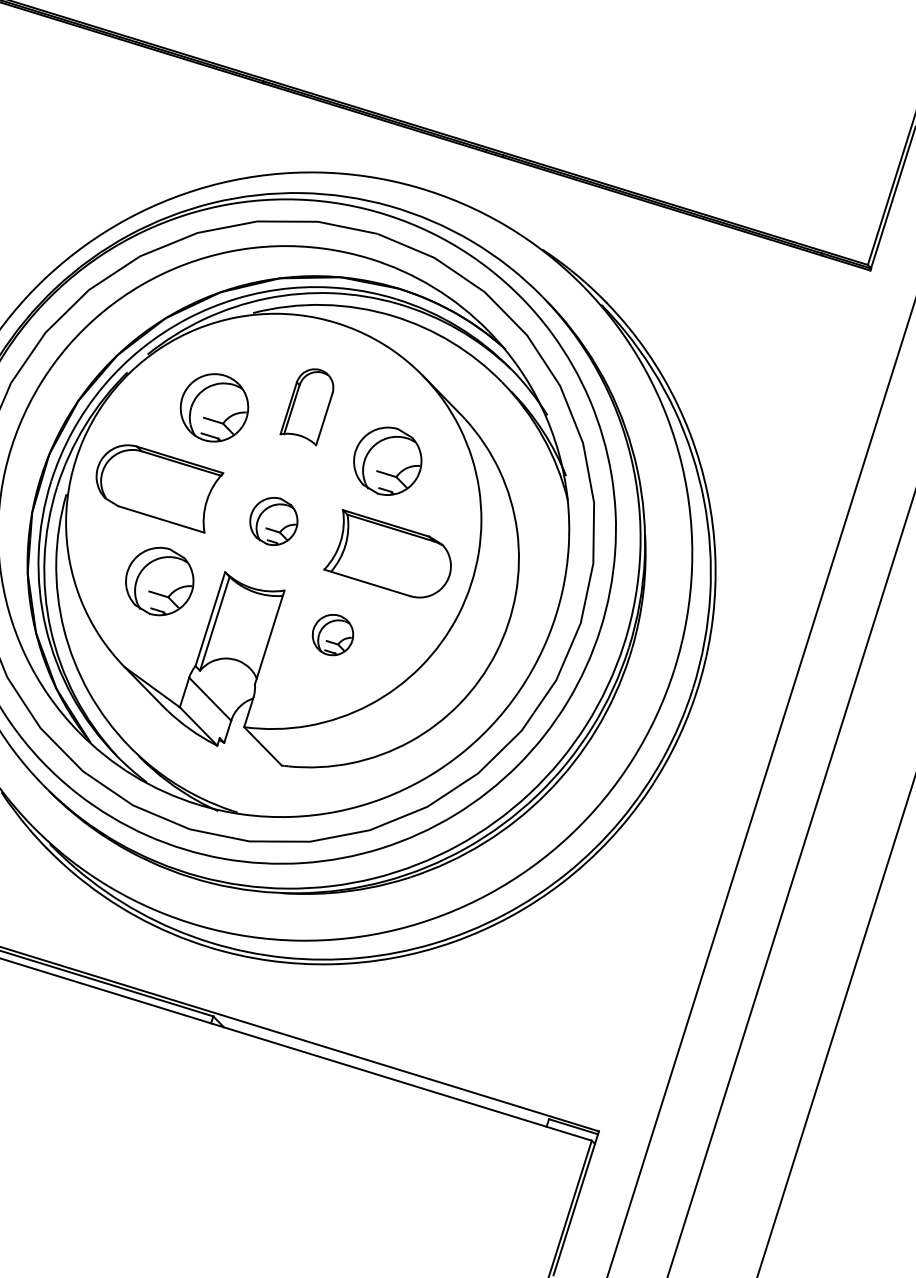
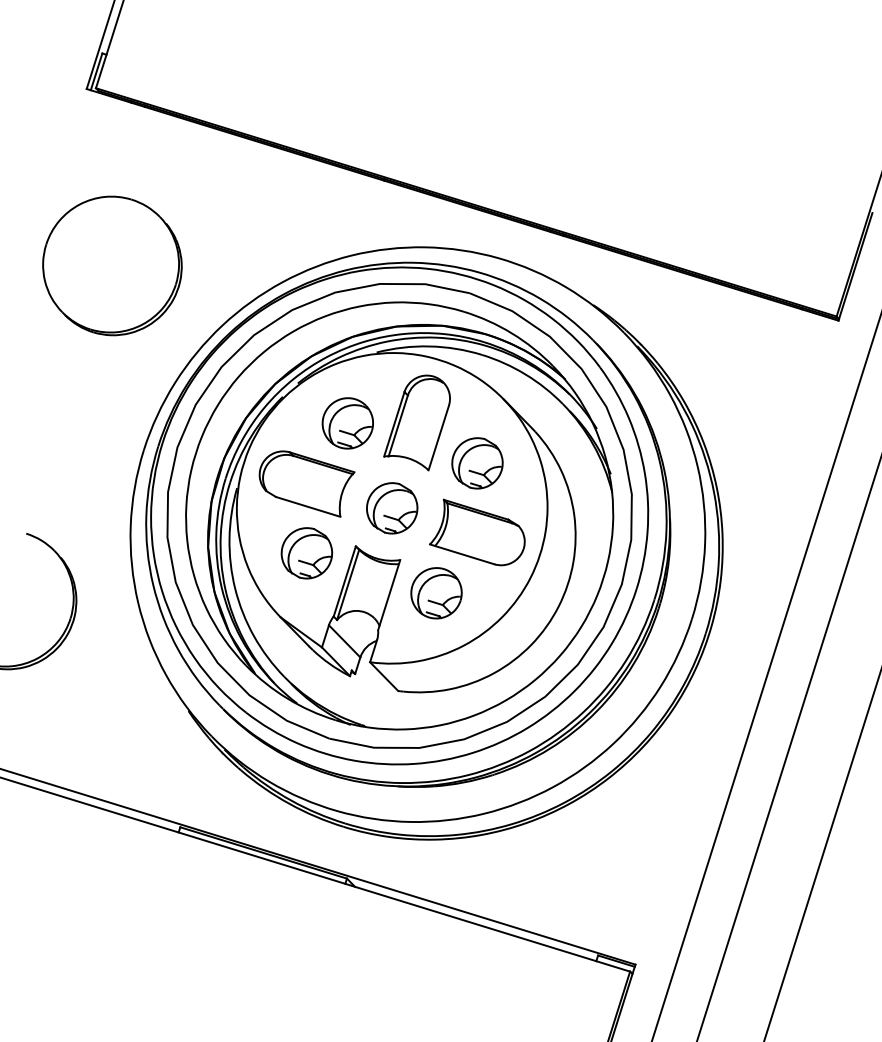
part: (306, 406) -> (416, 422), size x1.67
part: (274, 521) -> (392, 508), size x1.43
part: (332, 635) -> (436, 593), size x1.67

